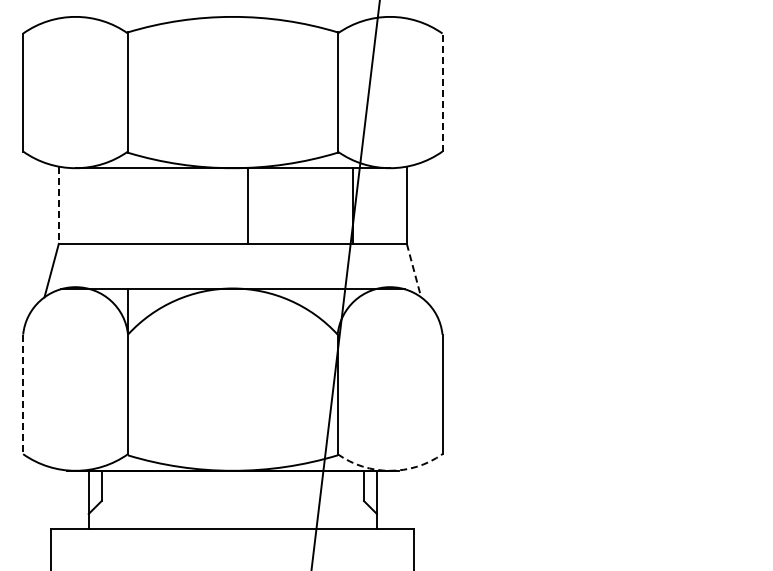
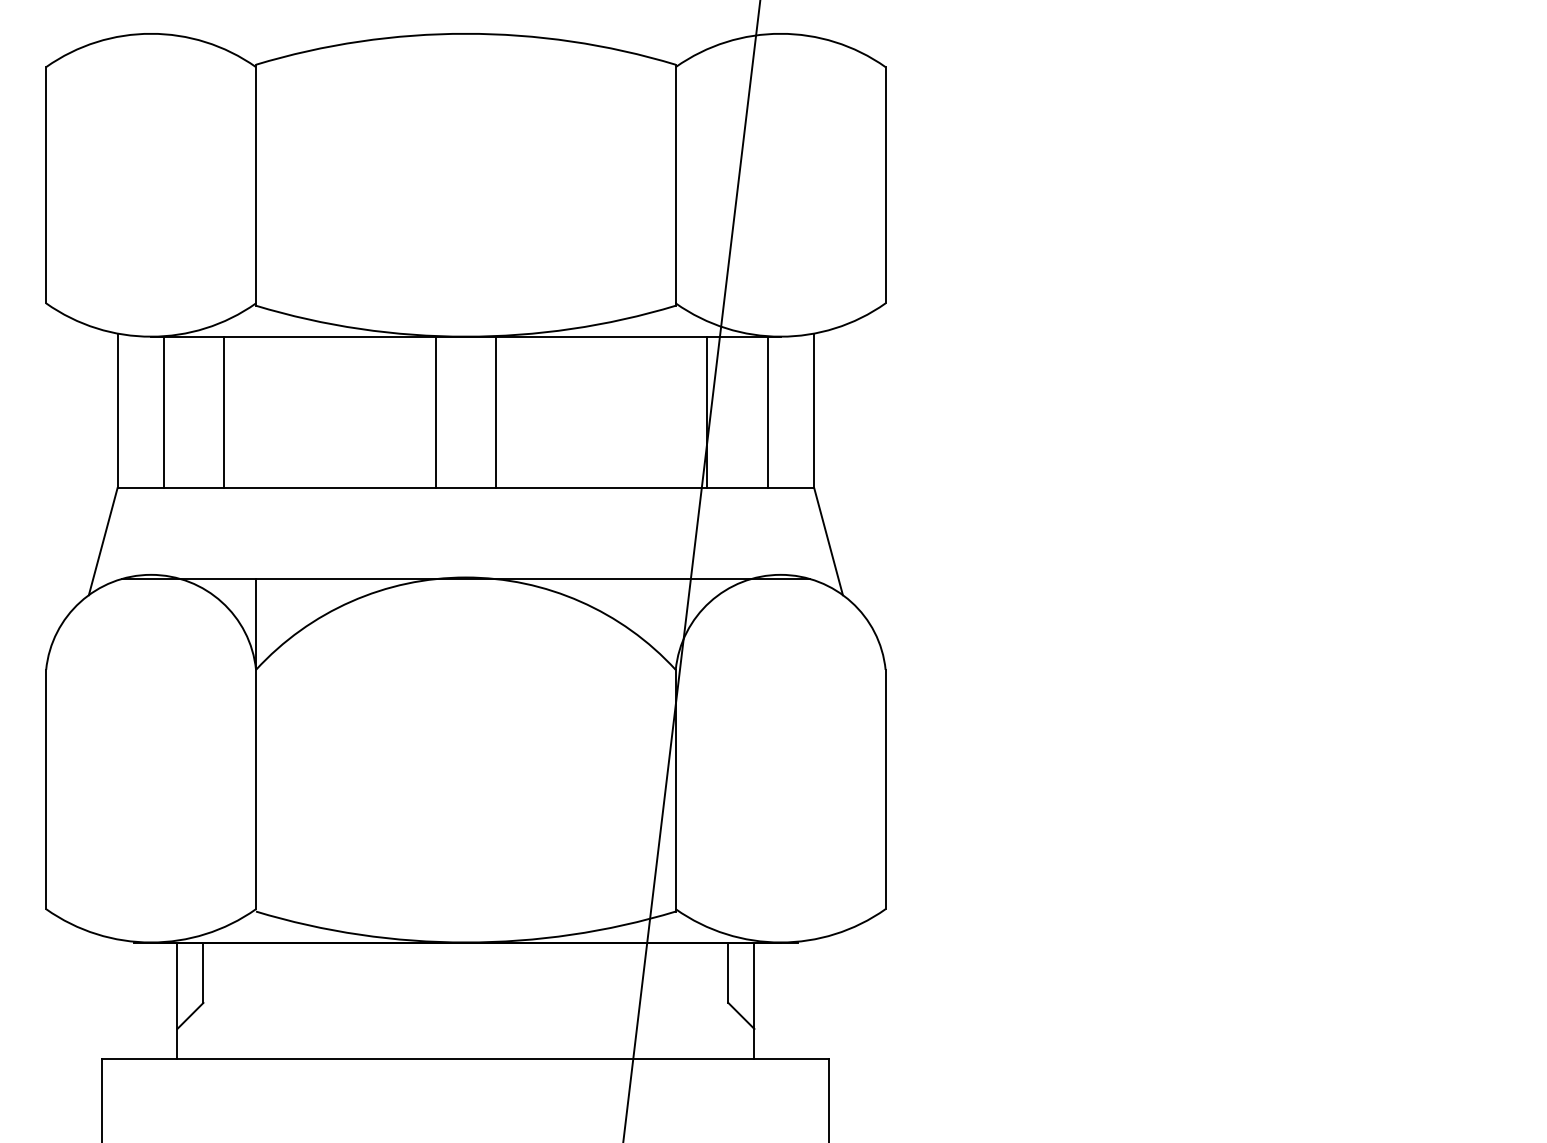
line: (442, 92) -> (885, 185), dashed -> solid
line: (58, 205) -> (116, 411), dashed -> solid
line: (81, 205) -> (162, 411), added
line: (112, 205) -> (224, 411), added
line: (217, 205) -> (435, 411), added
line: (383, 205) -> (767, 411), added
line: (414, 270) -> (829, 541), dashed -> solid
line: (23, 394) -> (46, 789), dashed -> solid
arc: (390, 470) -> (781, 941), dashed -> solid

